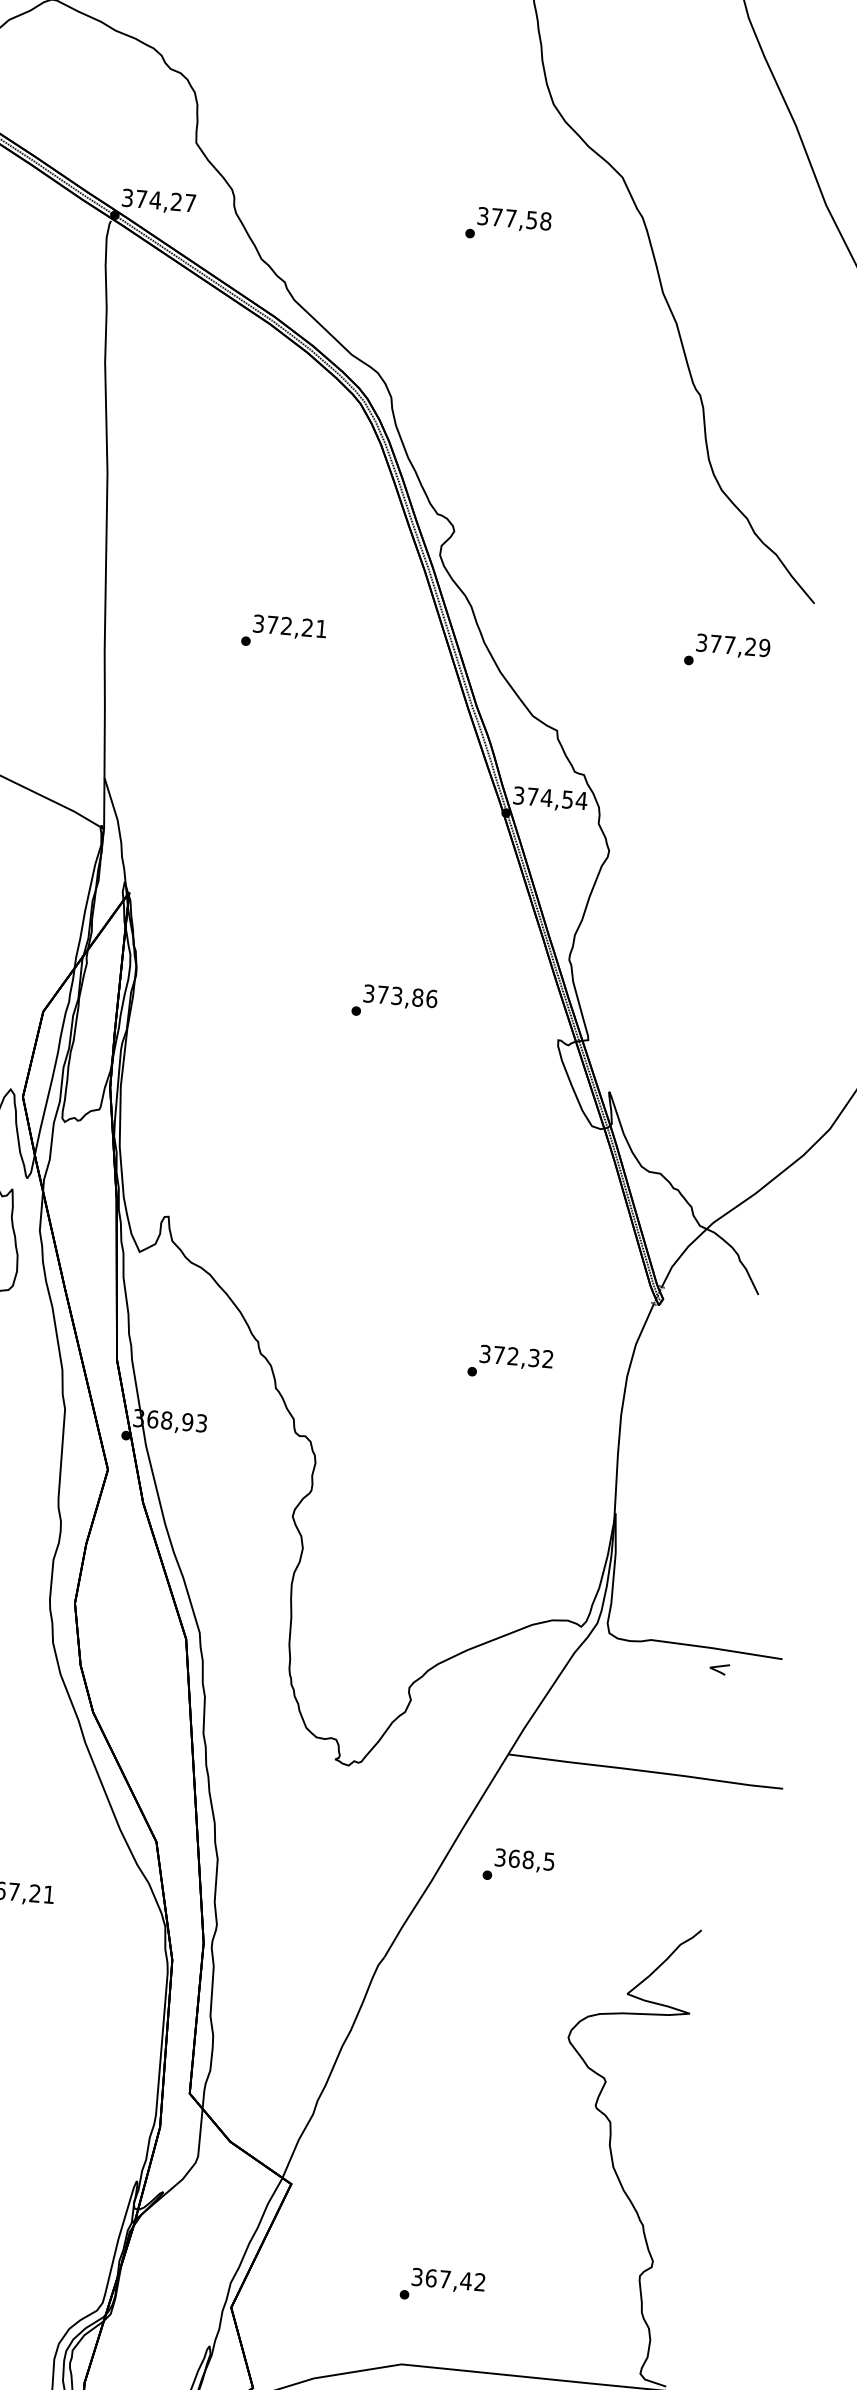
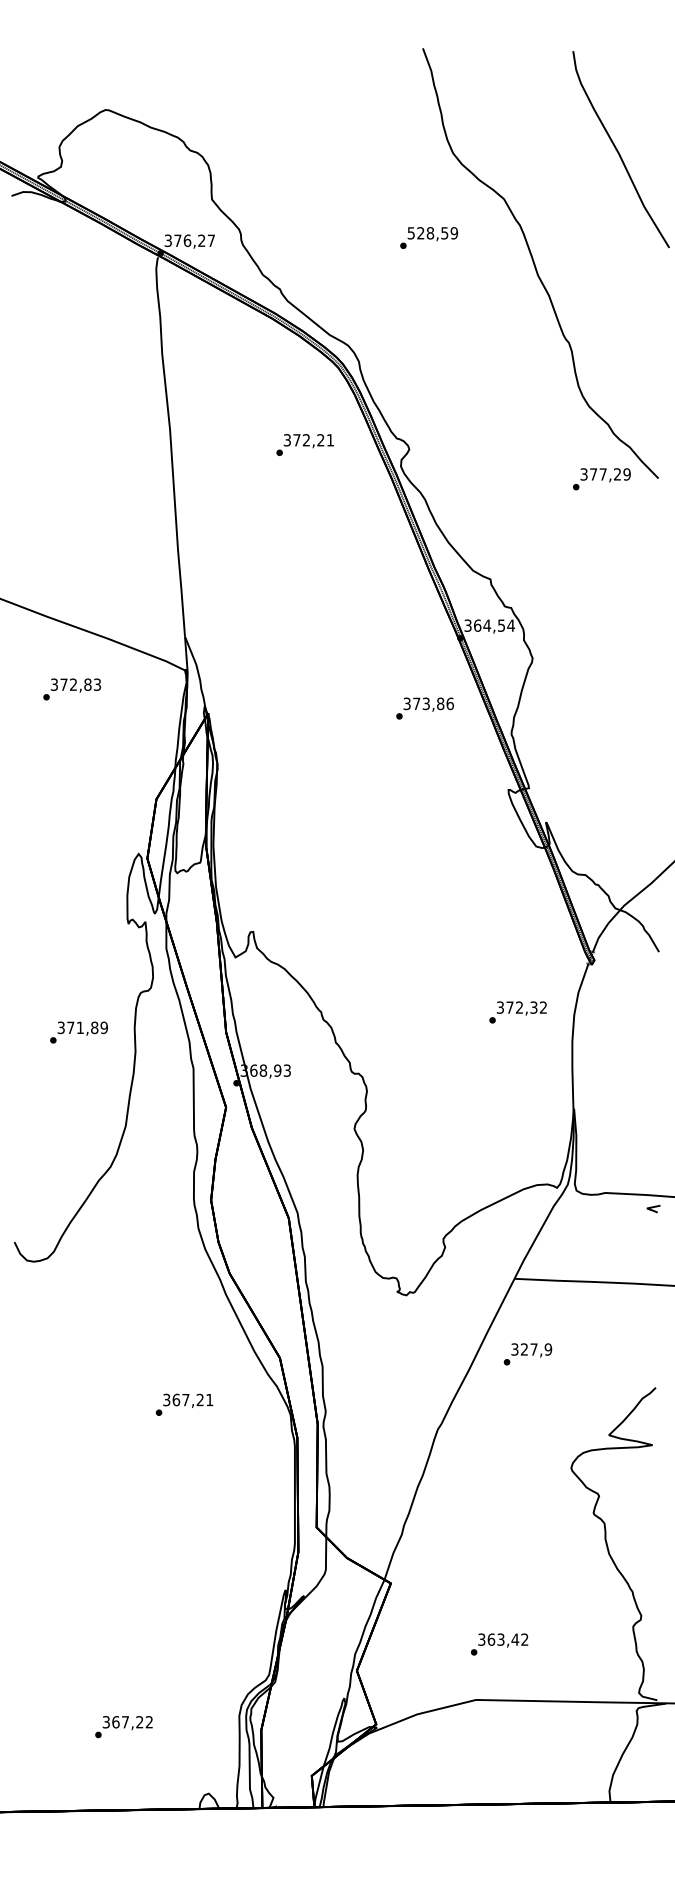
text: (155, 199) -> (187, 240), 374,27 -> 376,27
text: (515, 219) -> (433, 233), 377,58 -> 528,59
text: (283, 632) -> (304, 444), moved
text: (726, 652) -> (601, 479), moved
text: (532, 796) -> (477, 625), 374,54 -> 364,54
text: (393, 1002) -> (424, 708), moved
text: (509, 1363) -> (517, 1012), moved
text: (531, 1860) -> (536, 1349), 368,5 -> 327,9
text: (444, 2279) -> (500, 1639), 367,42 -> 363,42

